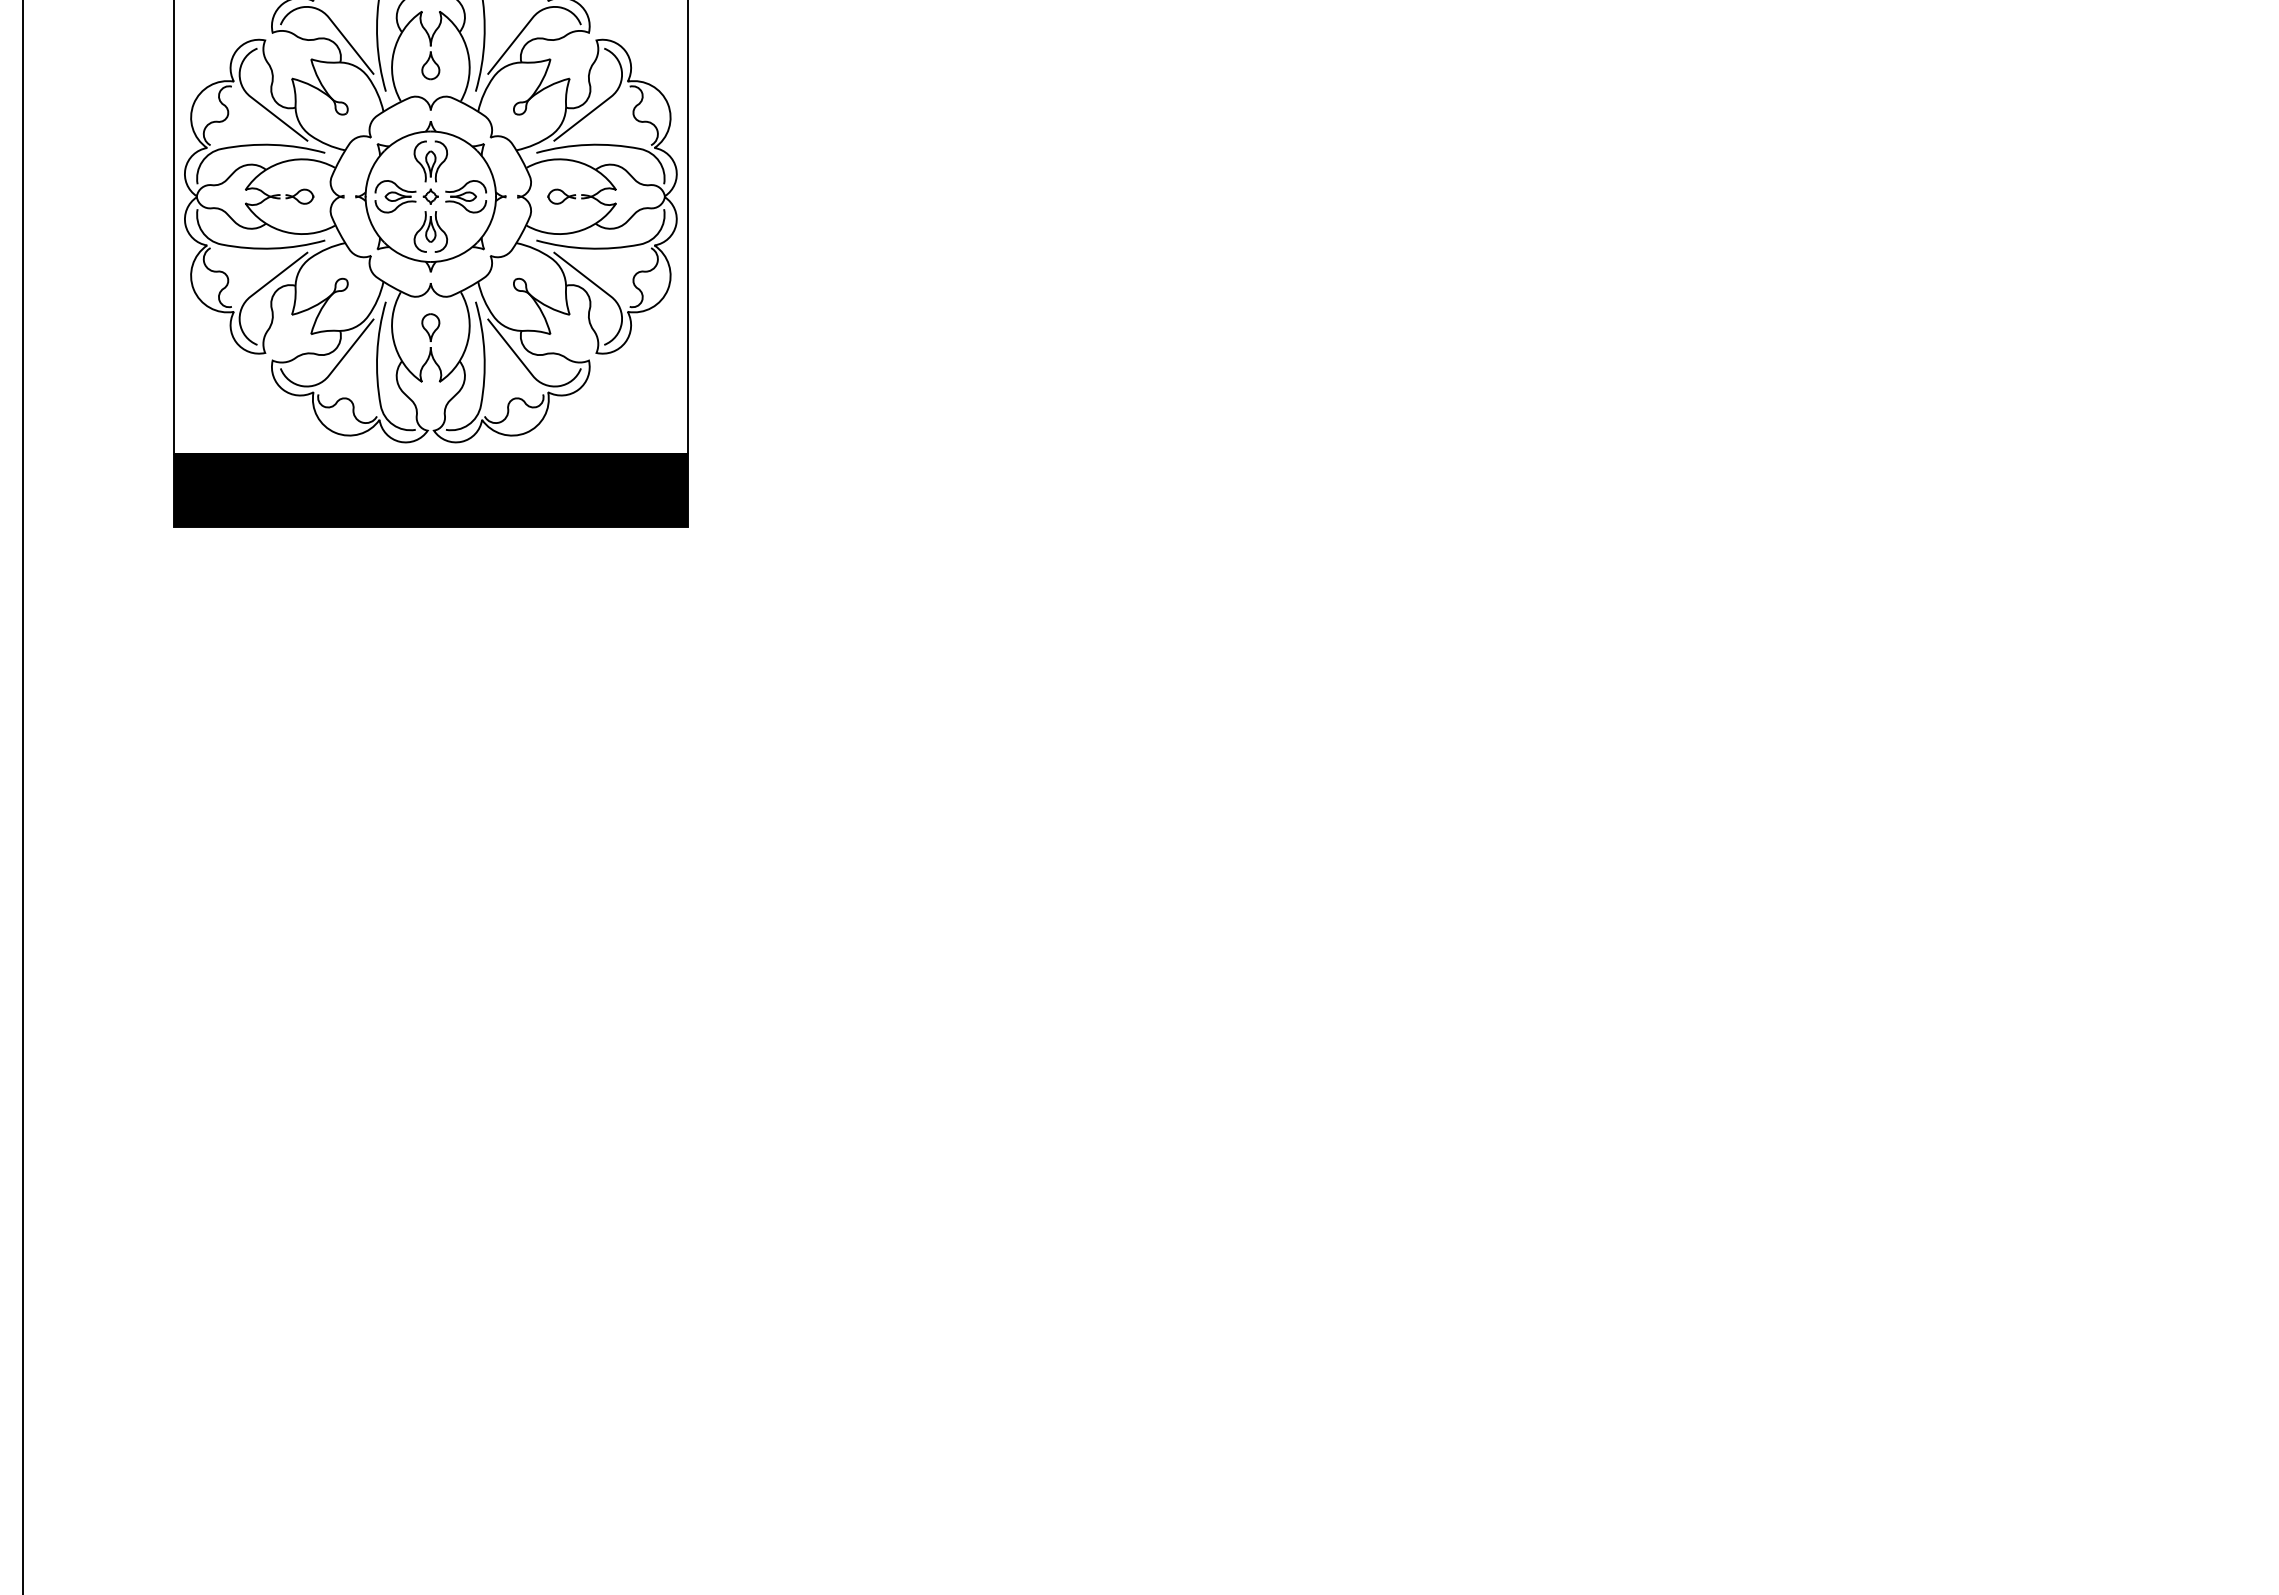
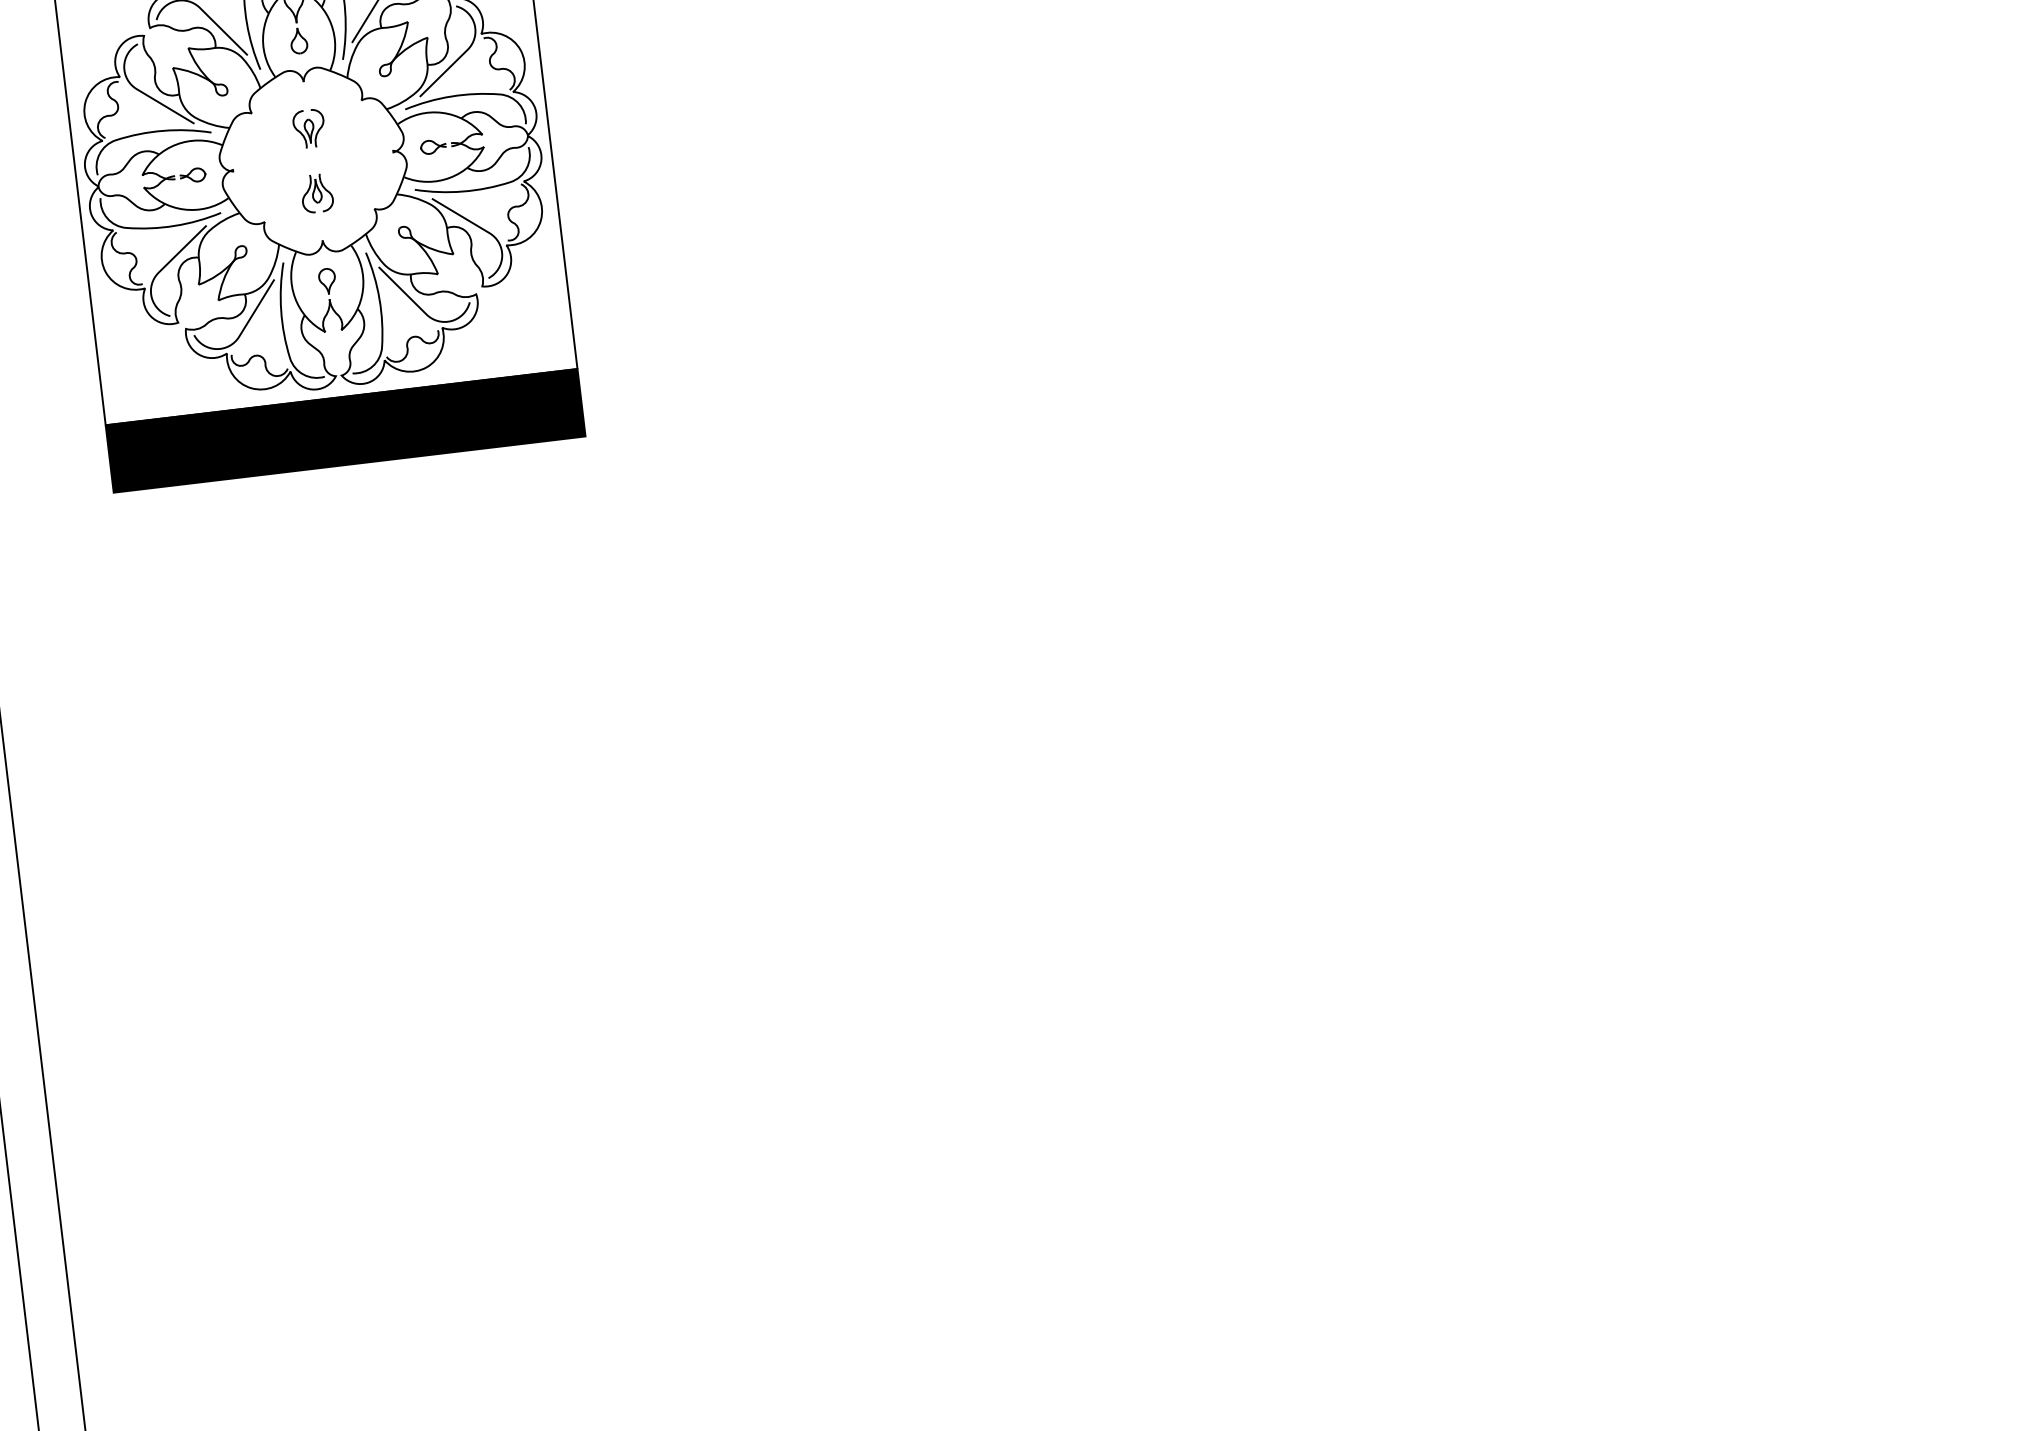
part: (430, 196) -> (312, 161), removed

